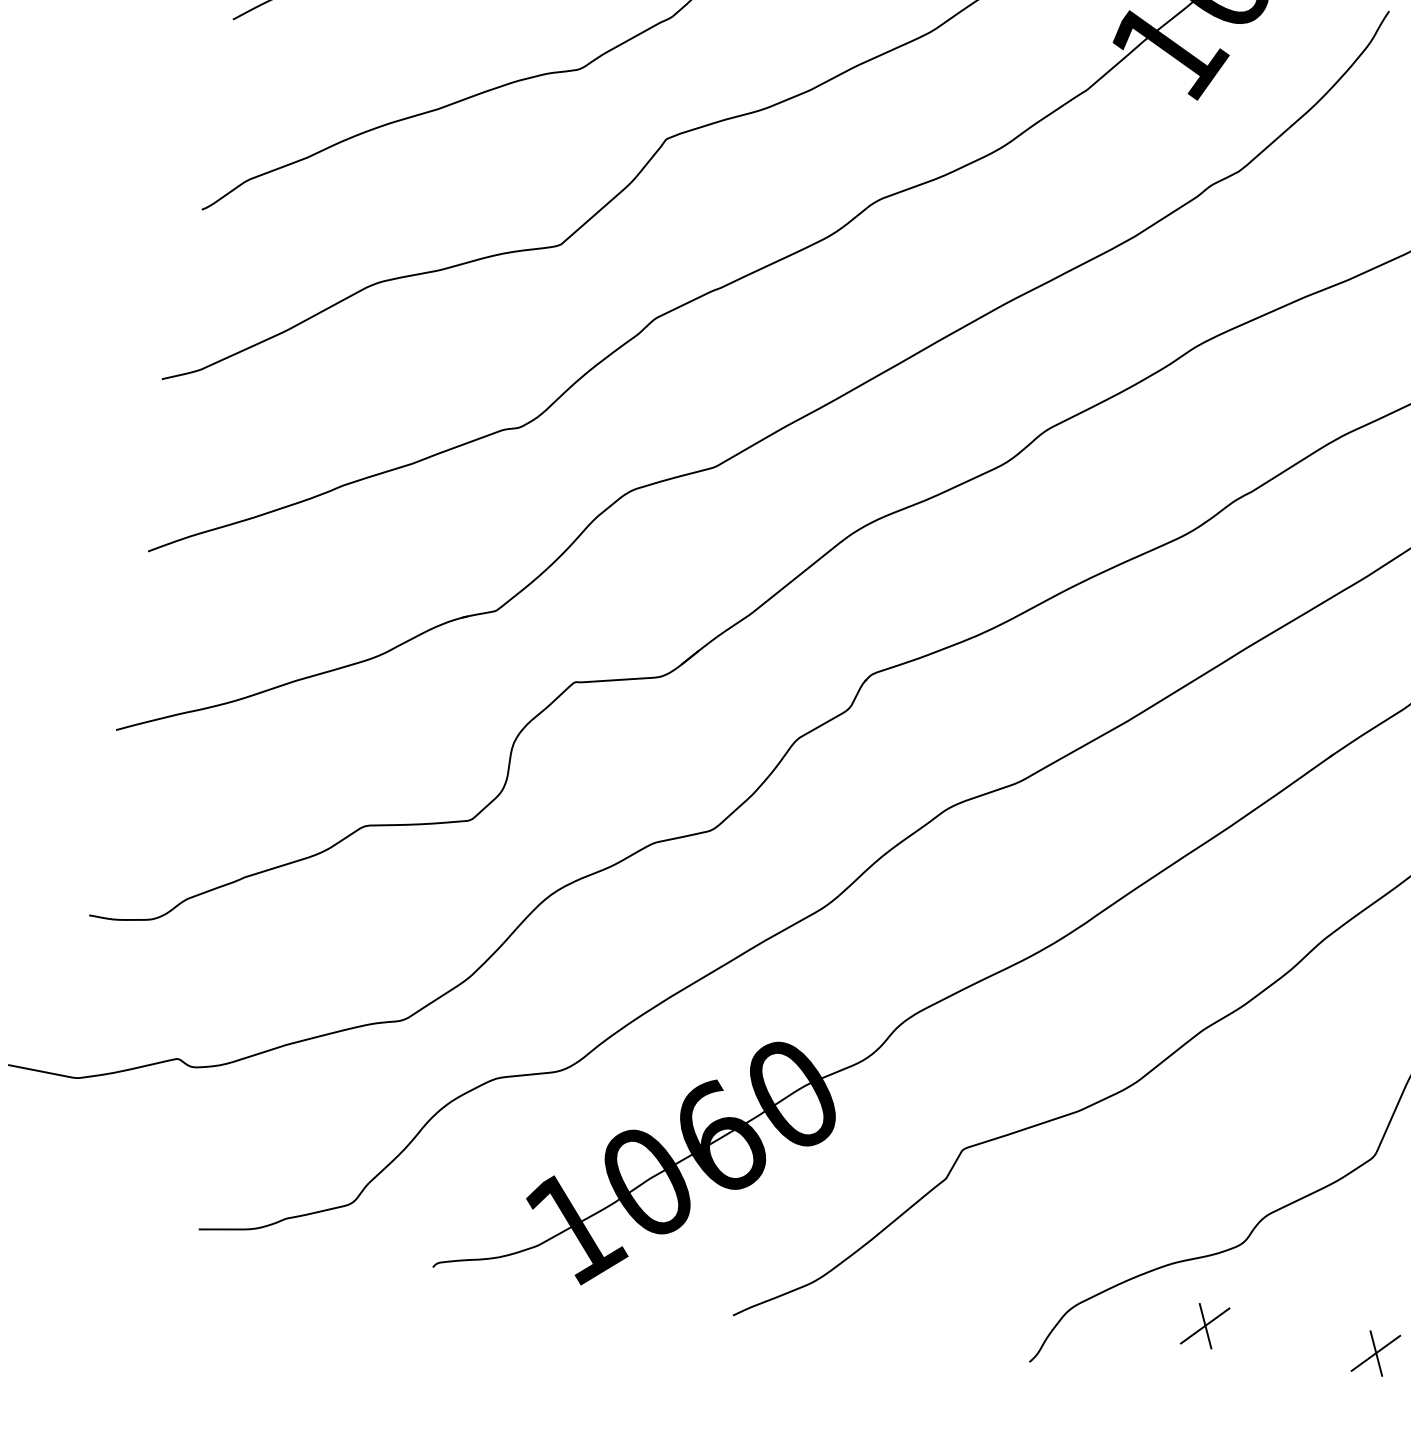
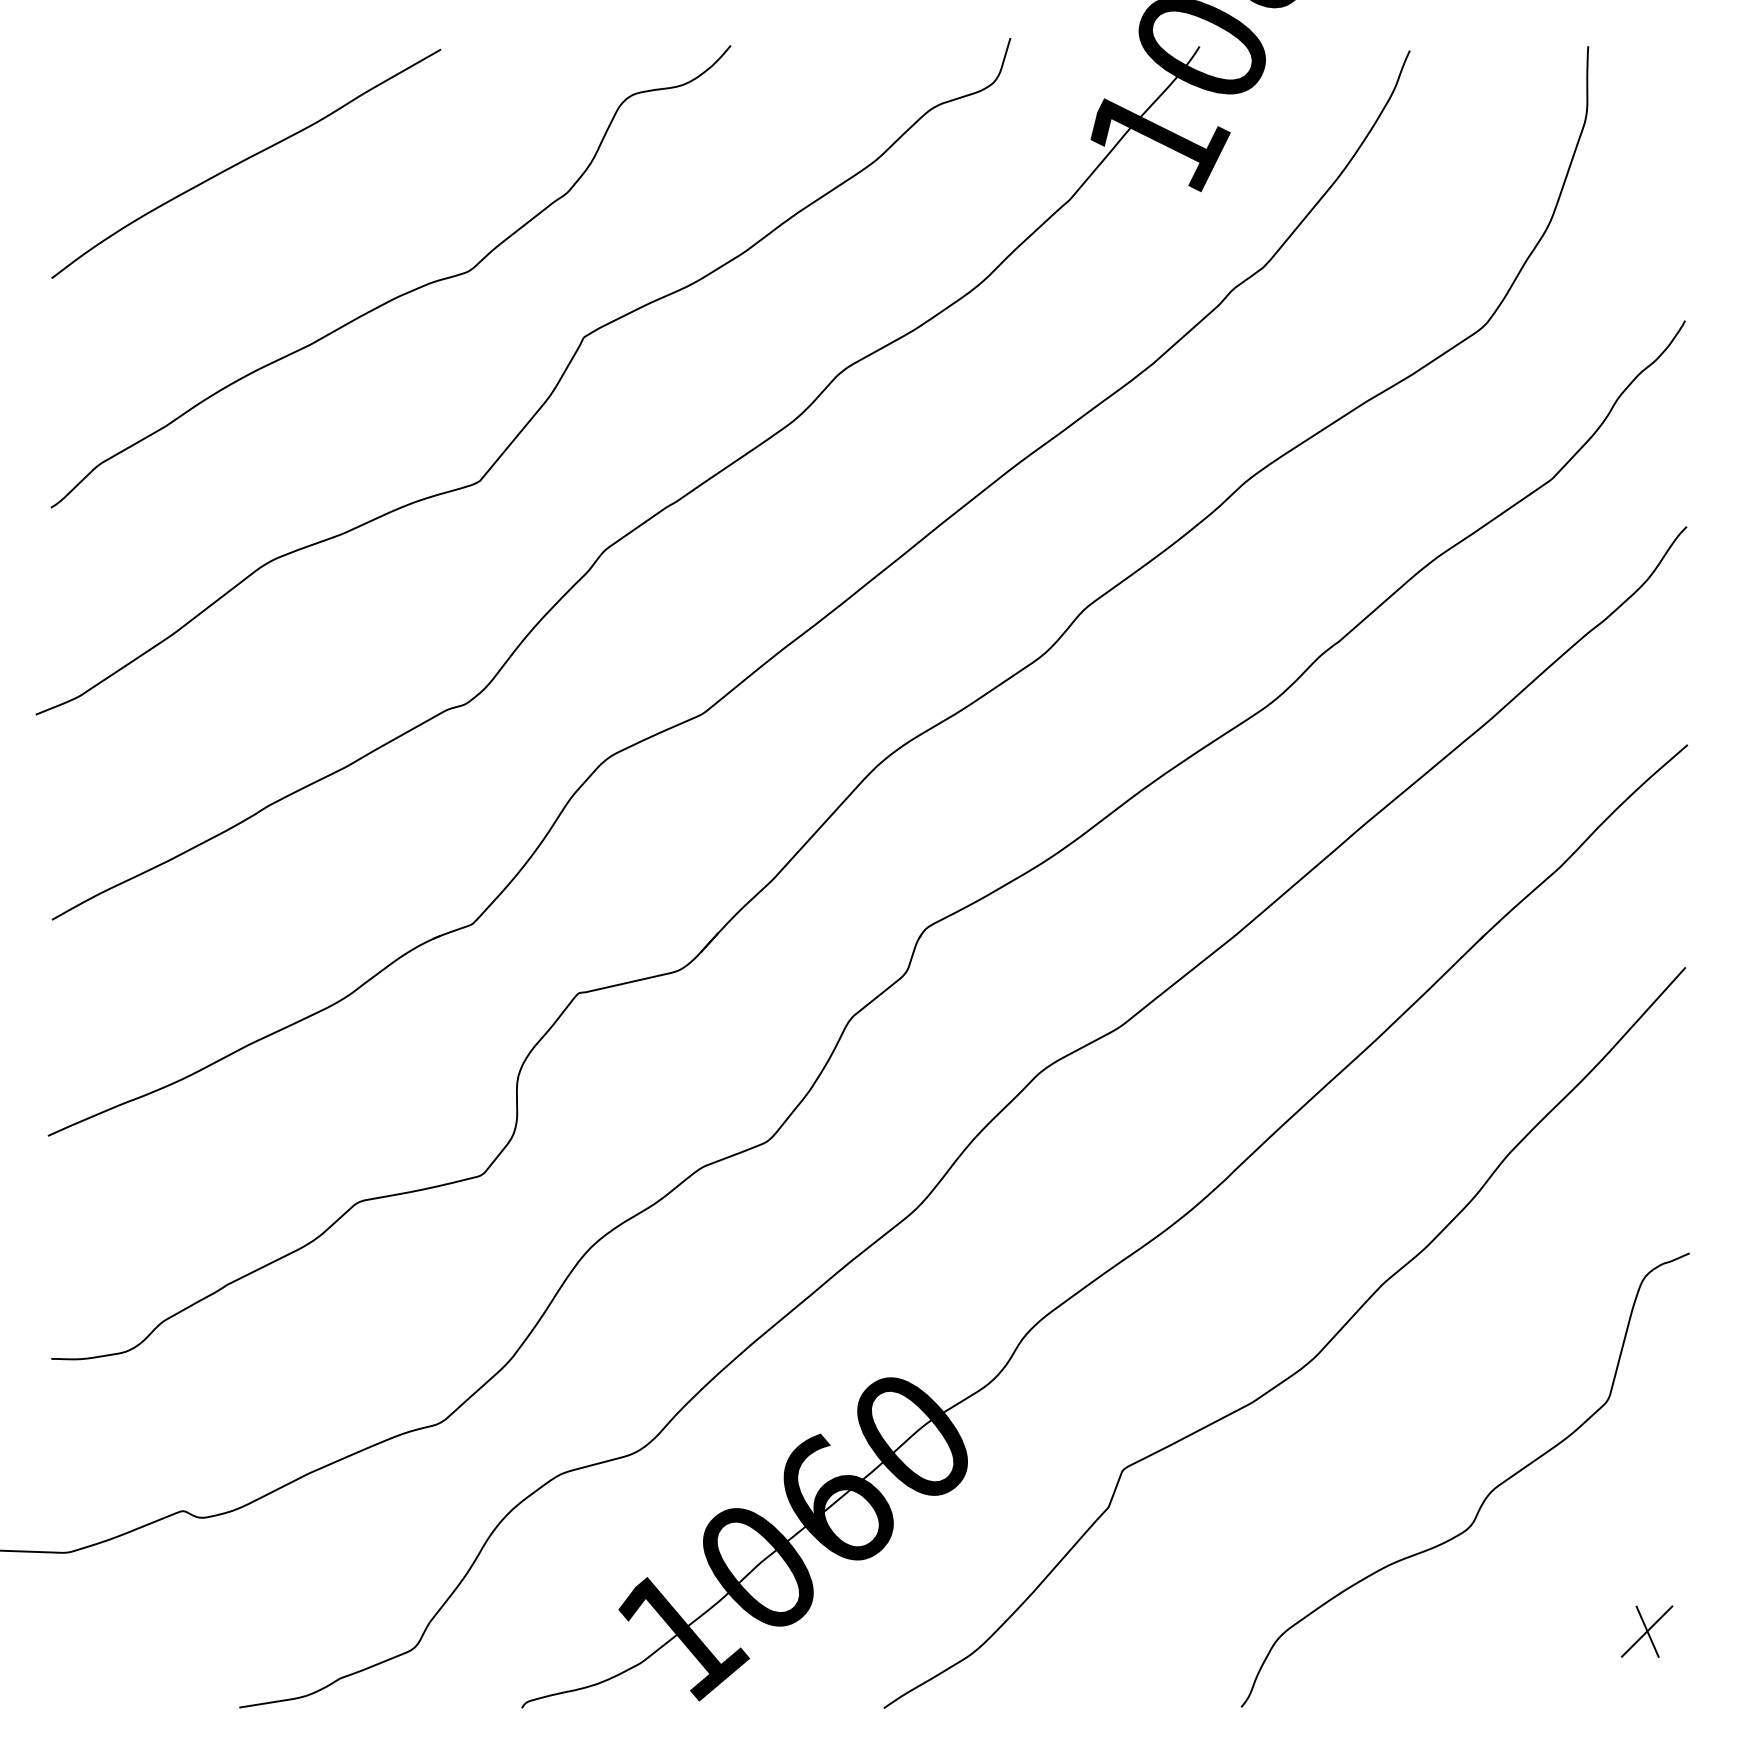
part: (1204, 1325) -> (1440, 1631), removed

